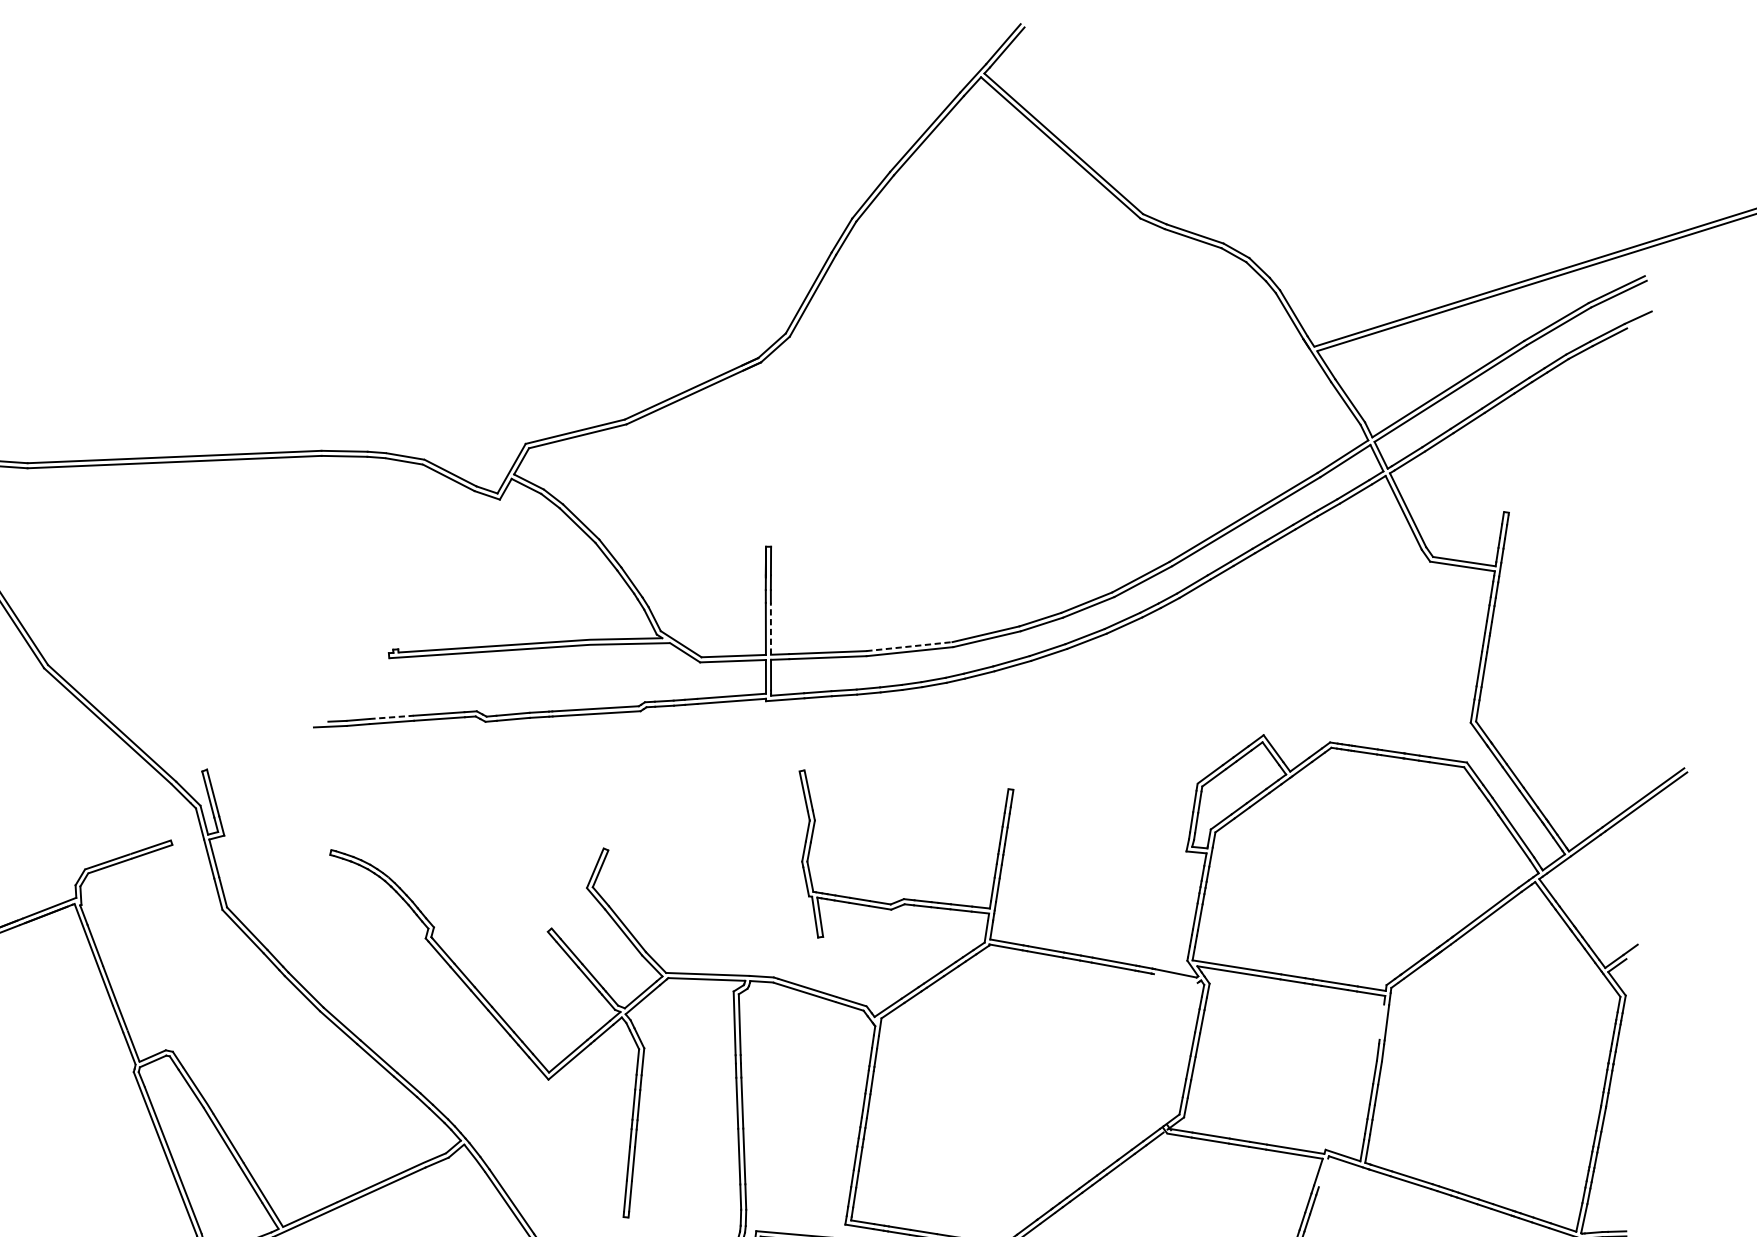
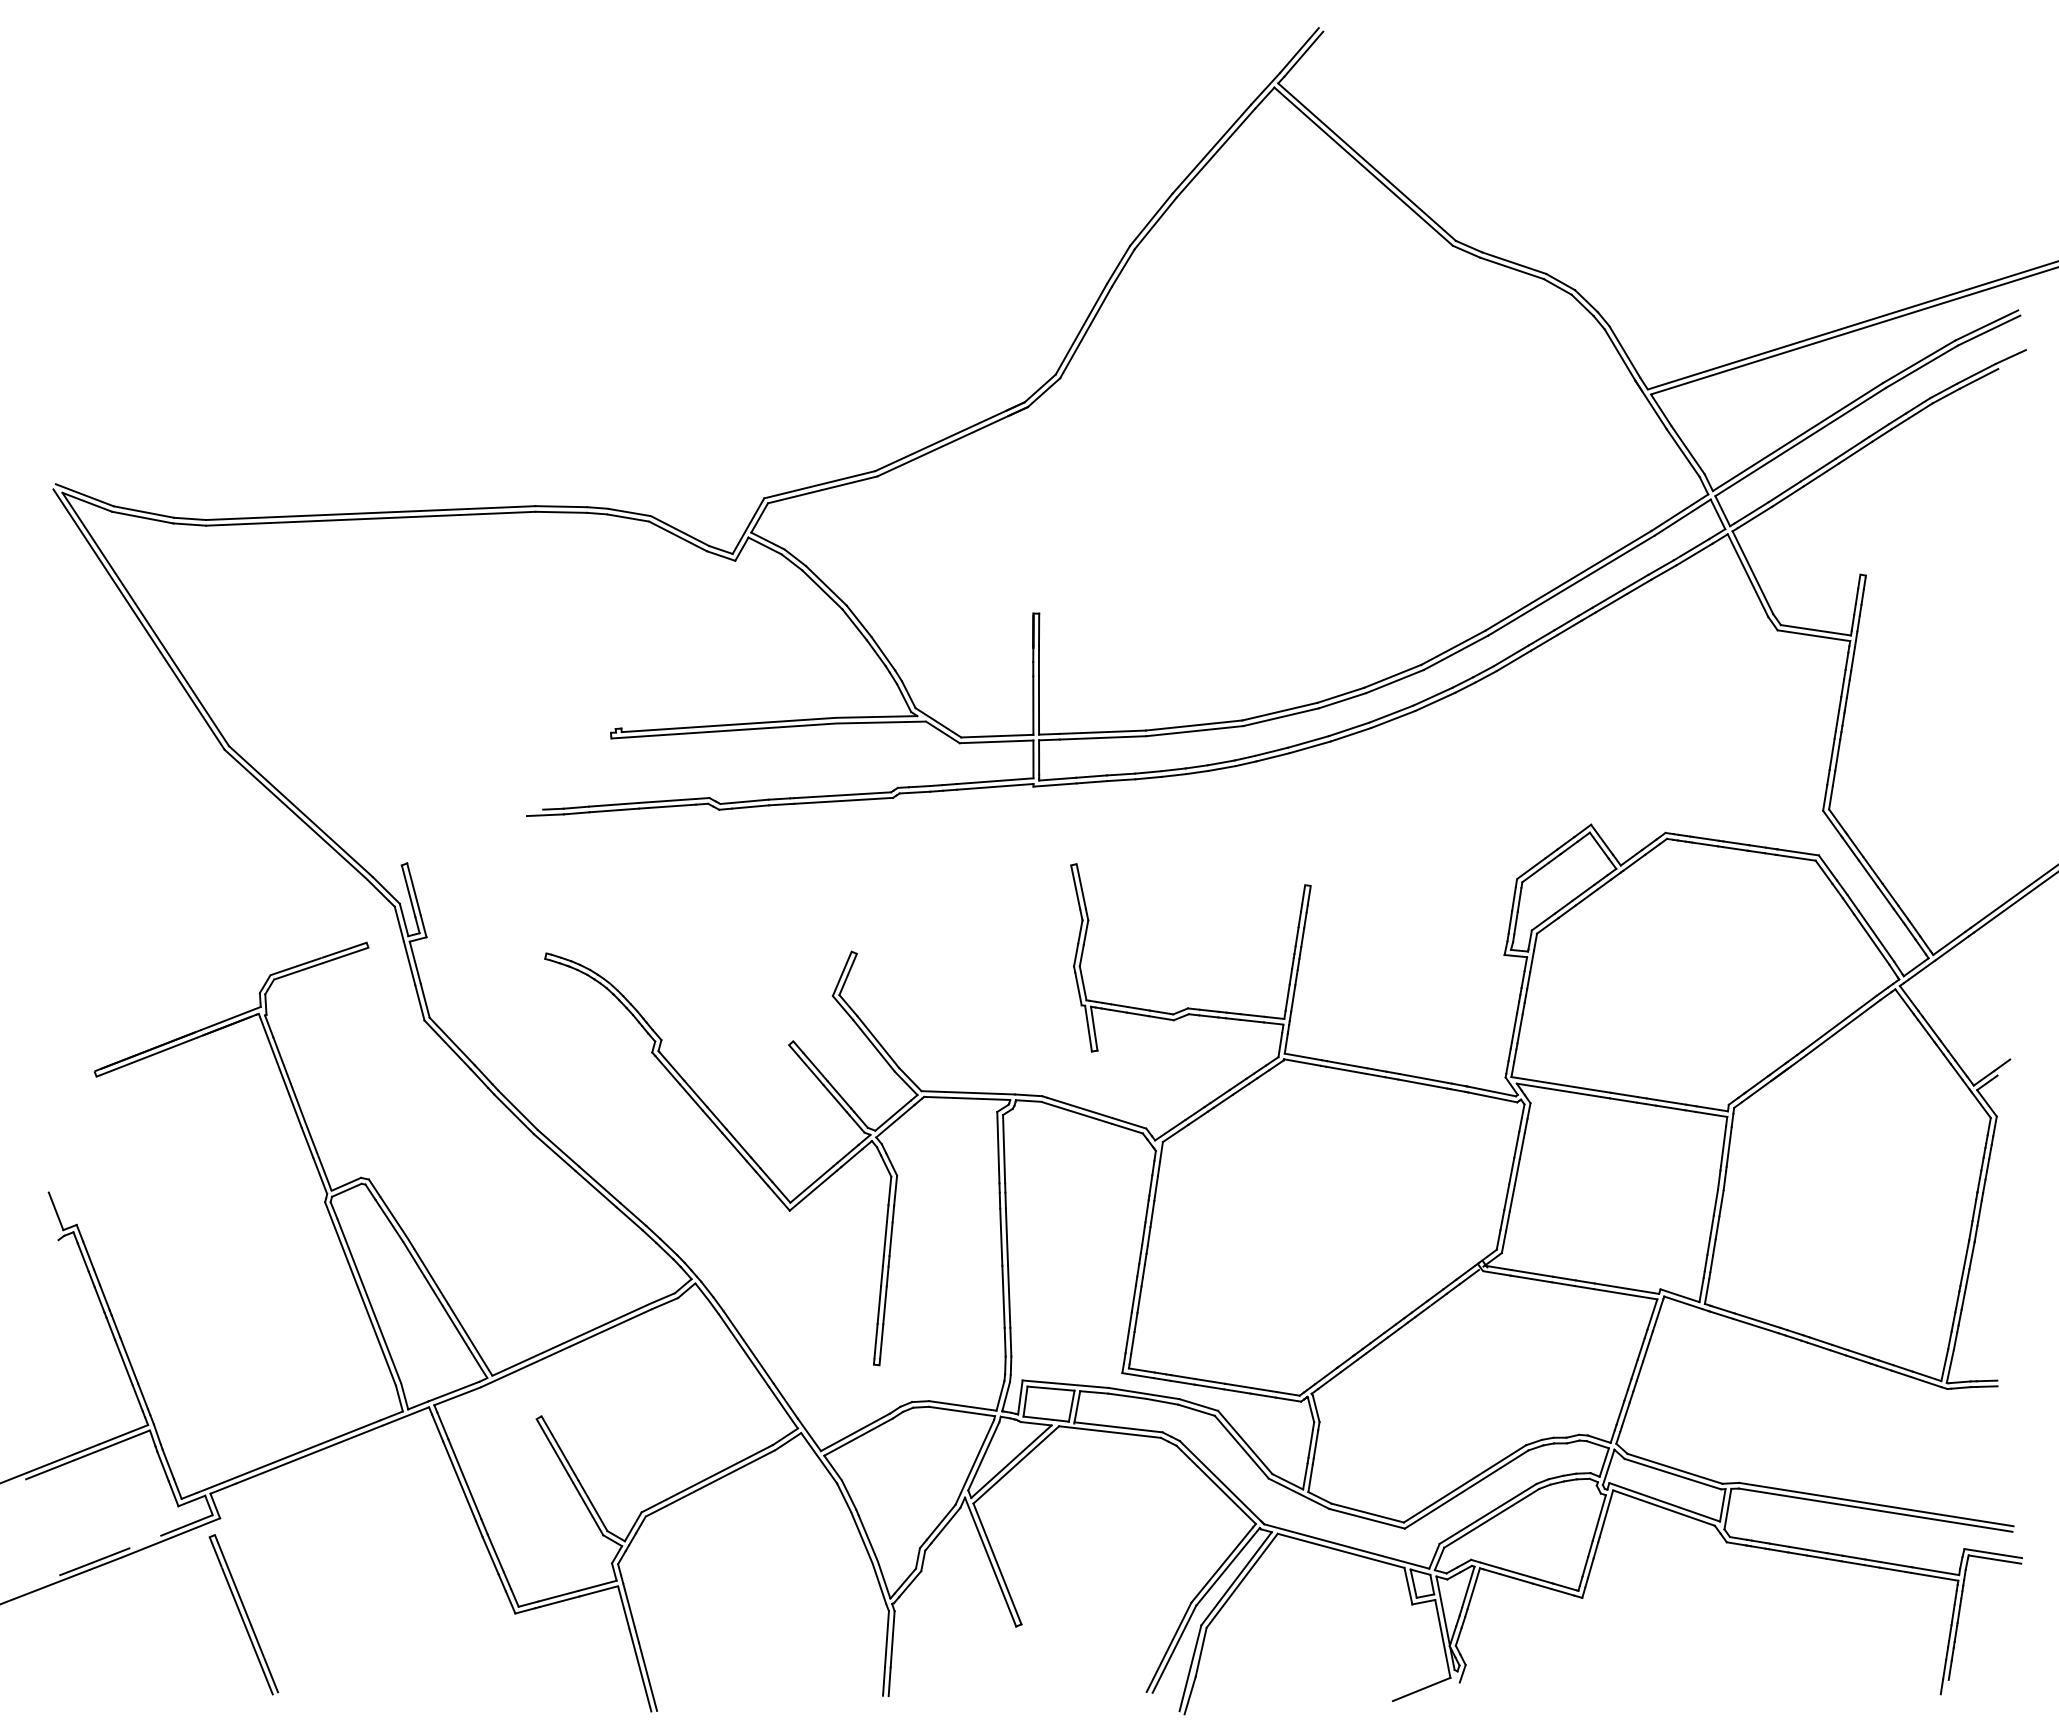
line: (771, 628) -> (1039, 705), dashed -> solid
line: (909, 646) -> (1194, 725), dashed -> solid
line: (391, 717) -> (613, 804), dashed -> solid
line: (1175, 978) -> (1492, 1097), added
line: (1381, 1022) -> (1723, 1146), added
line: (1322, 1173) -> (1657, 1315), added

